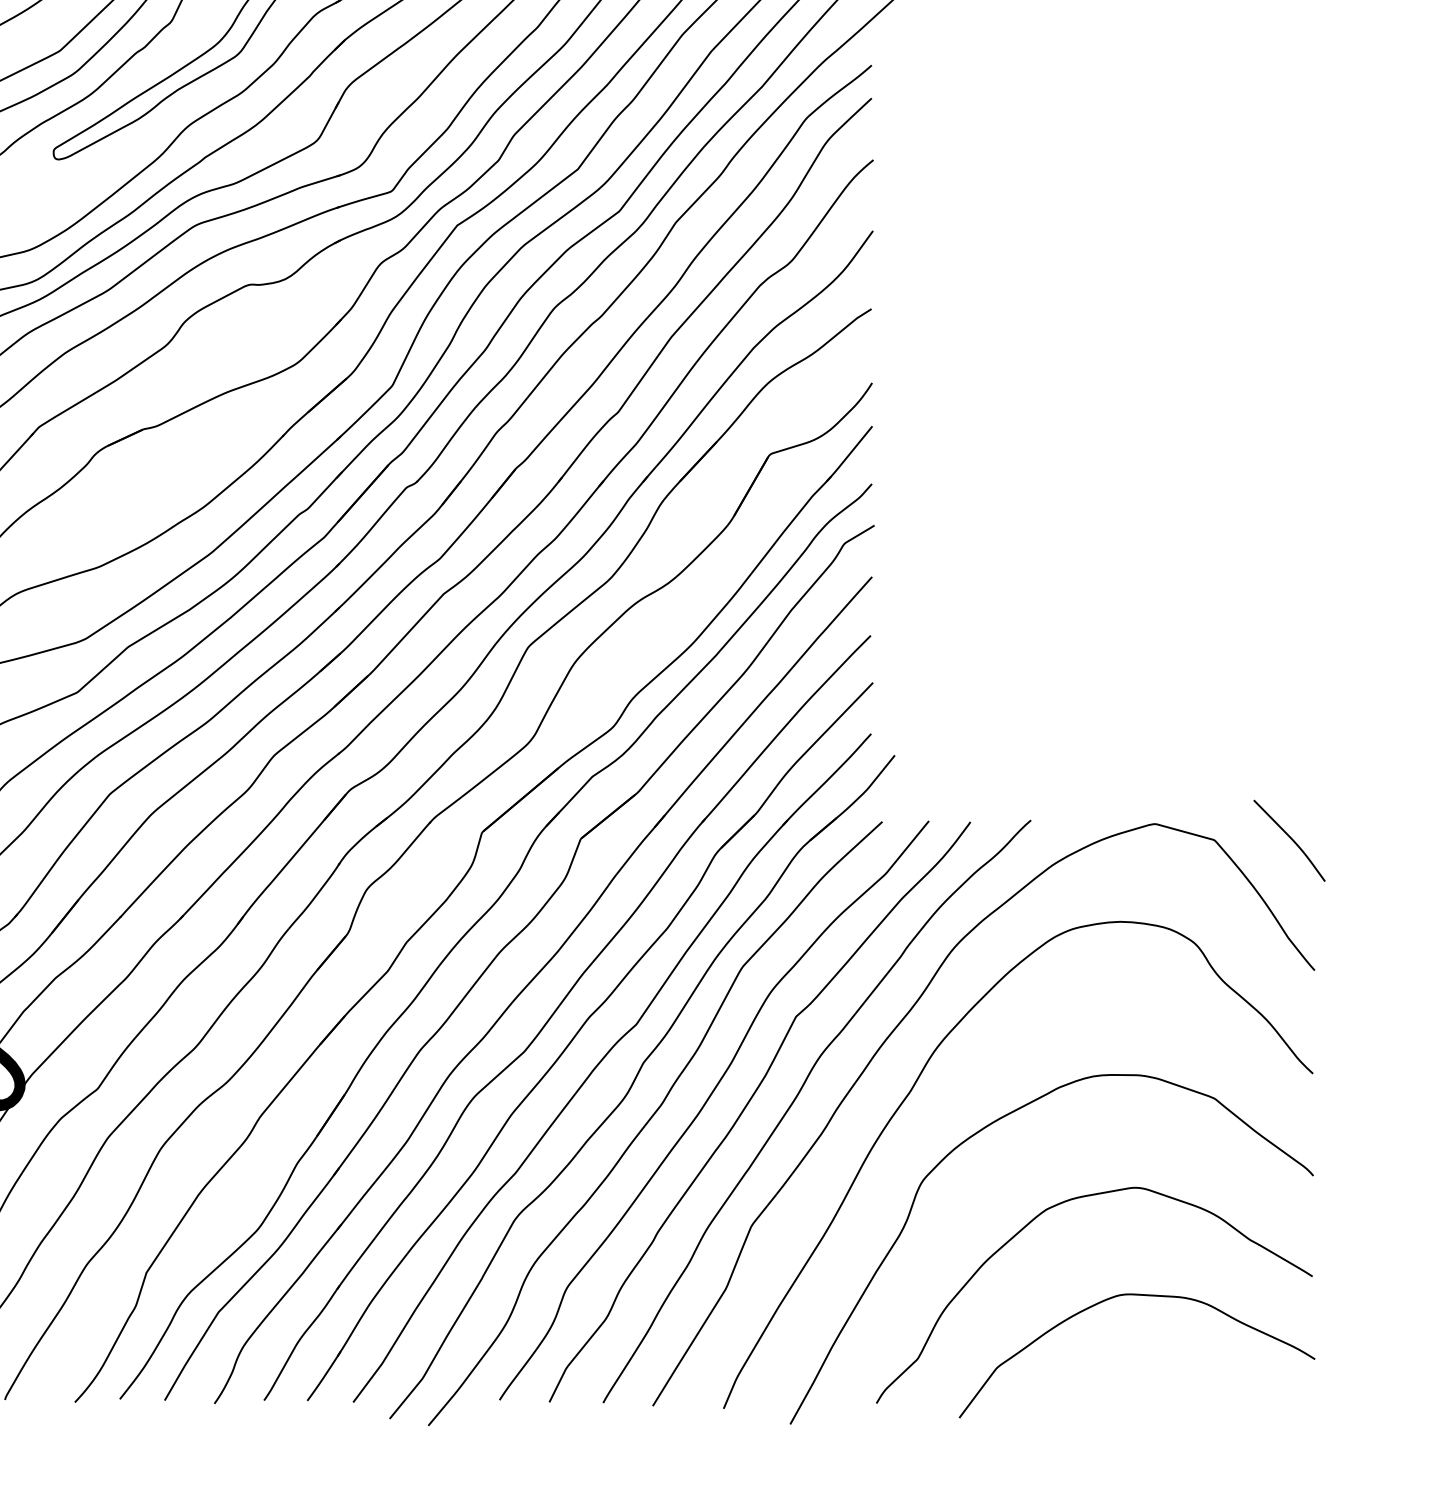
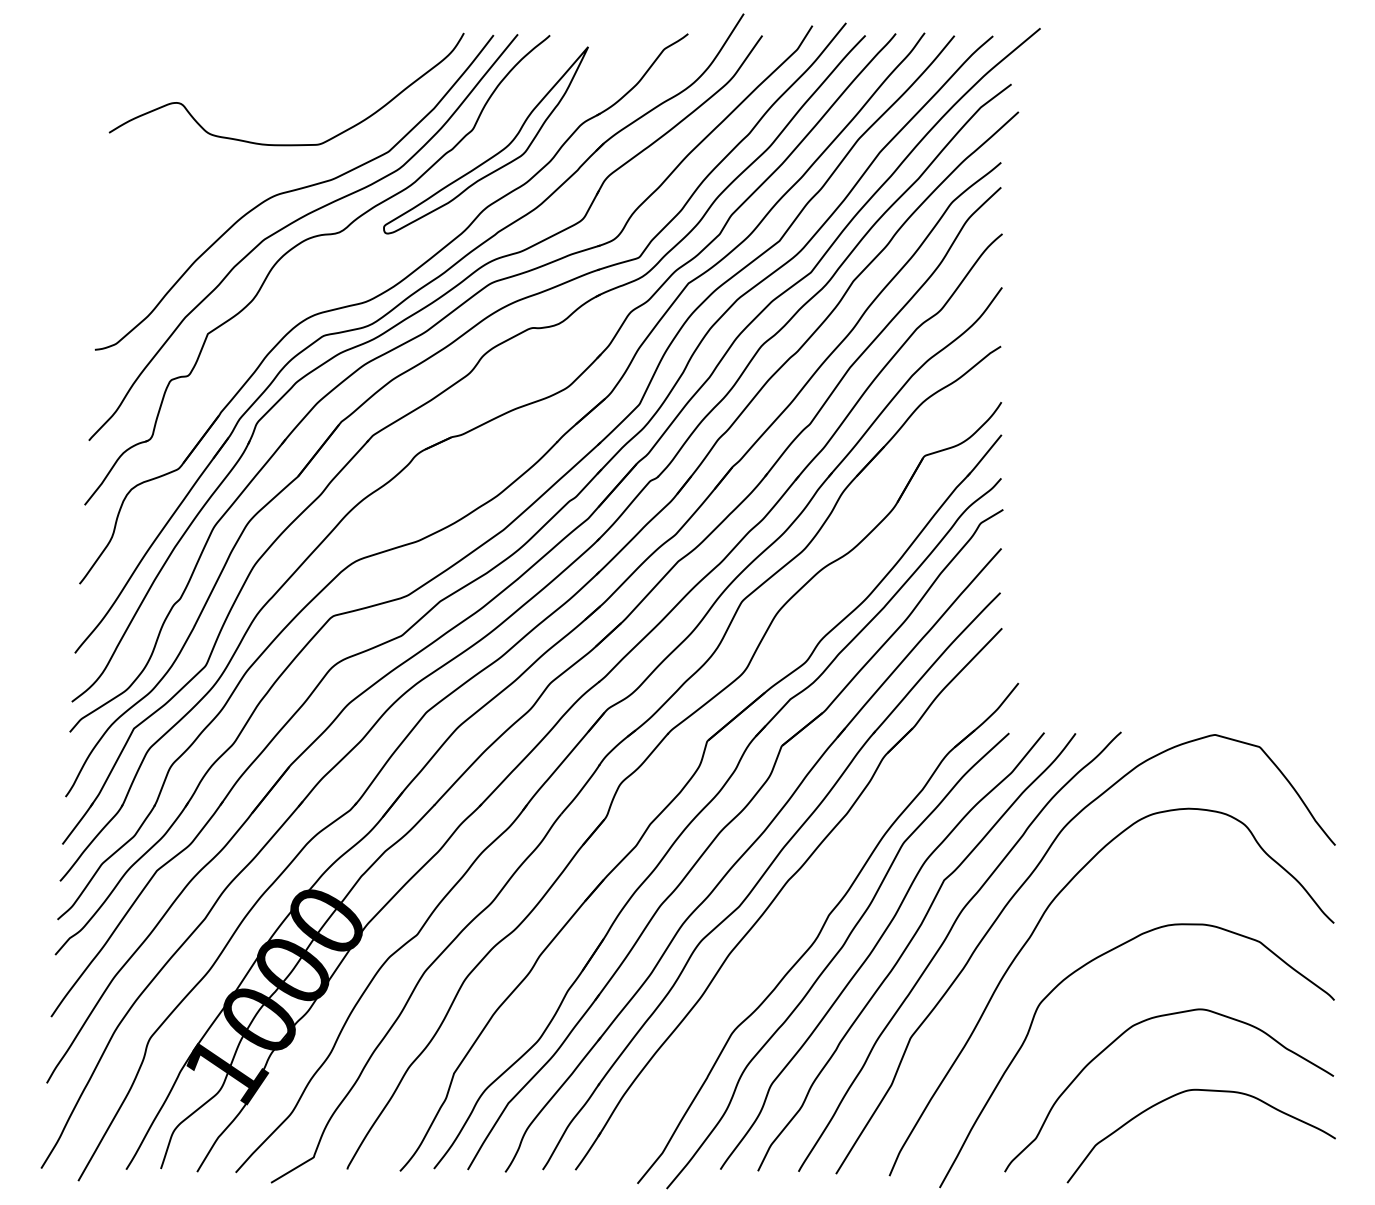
curve: (1291, 840) -> (1317, 747), removed
part: (604, 1059) -> (799, 912), removed

